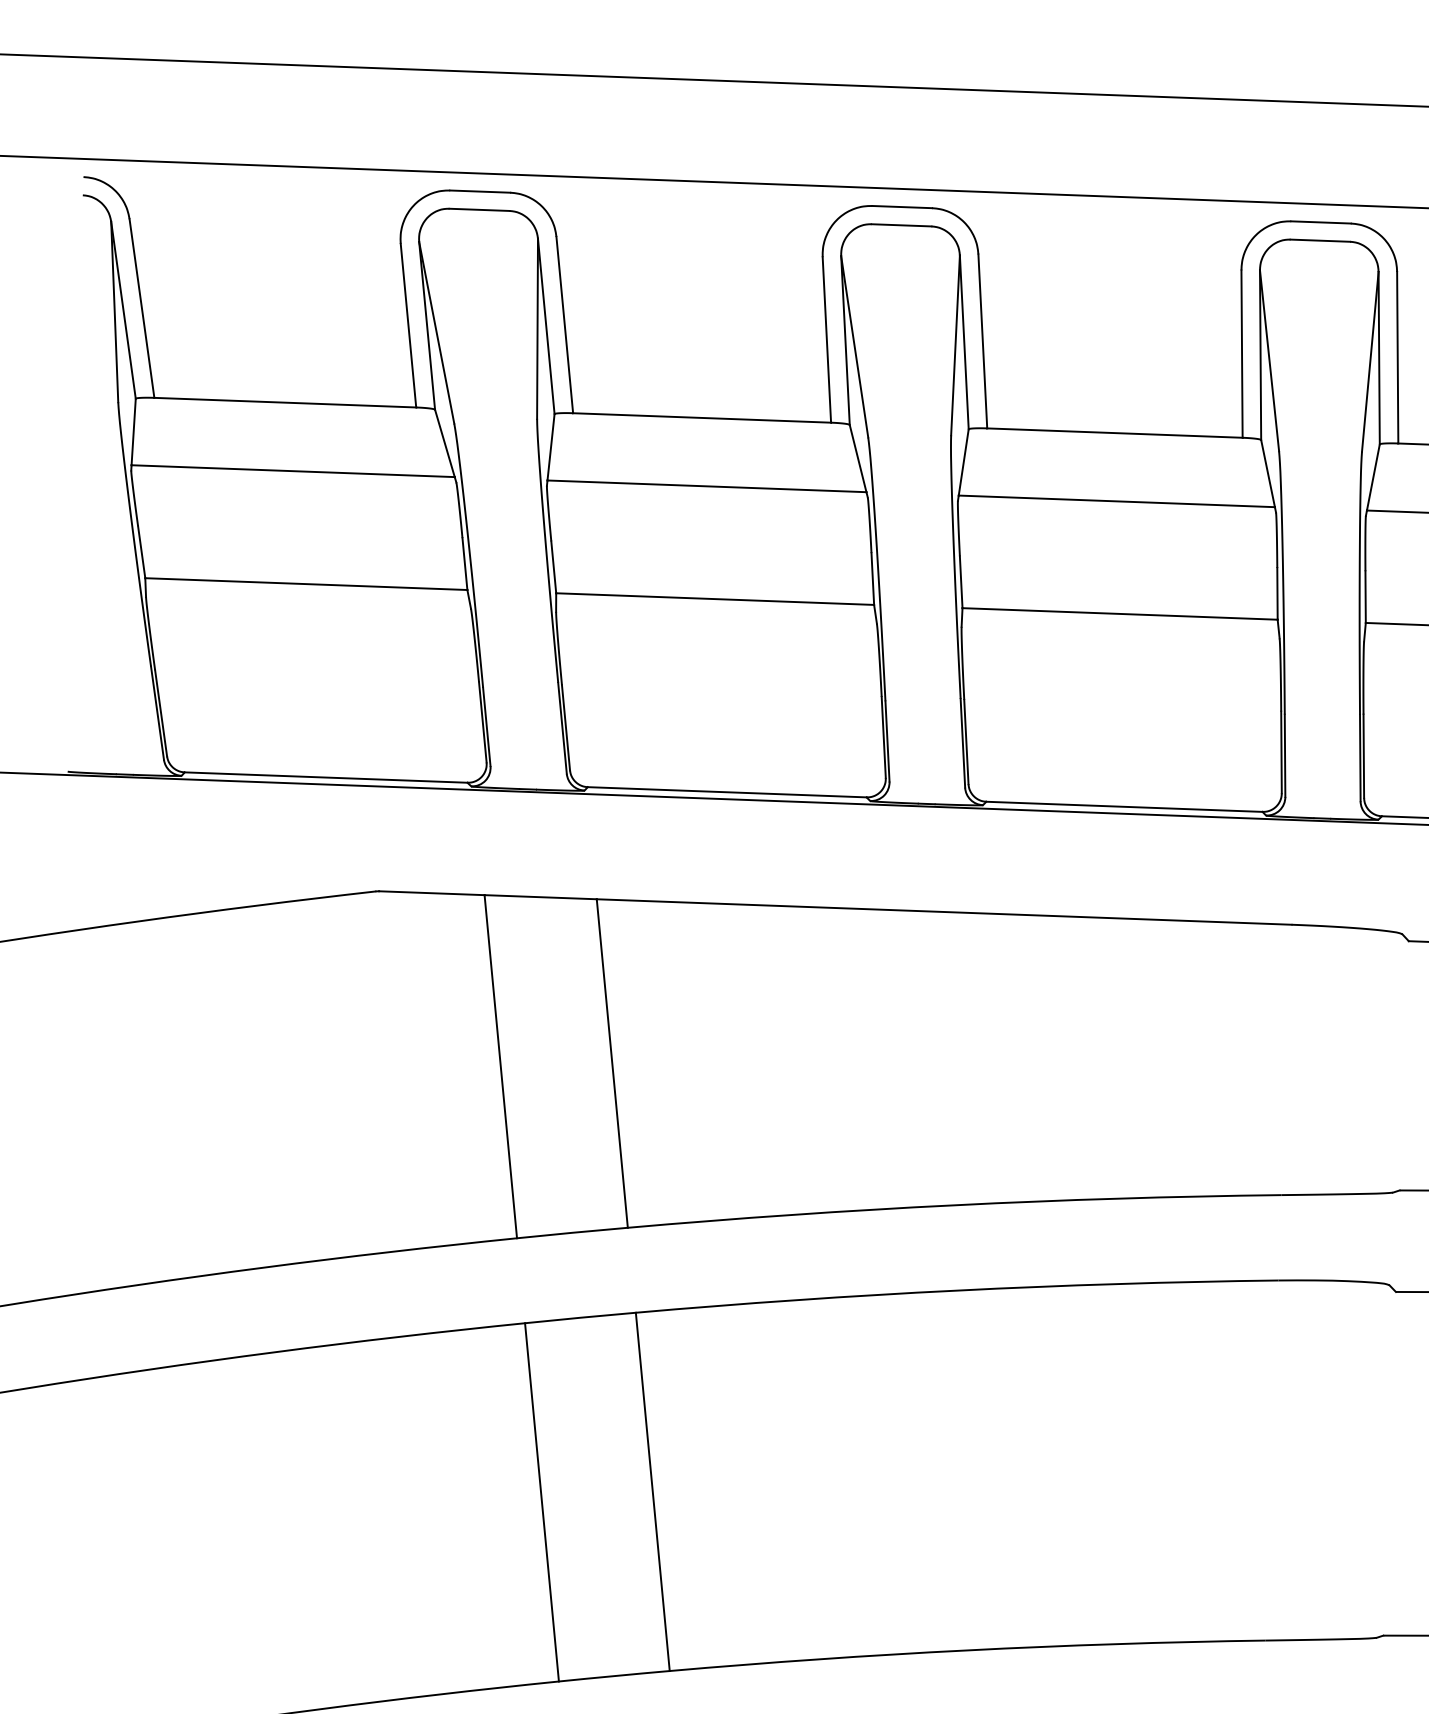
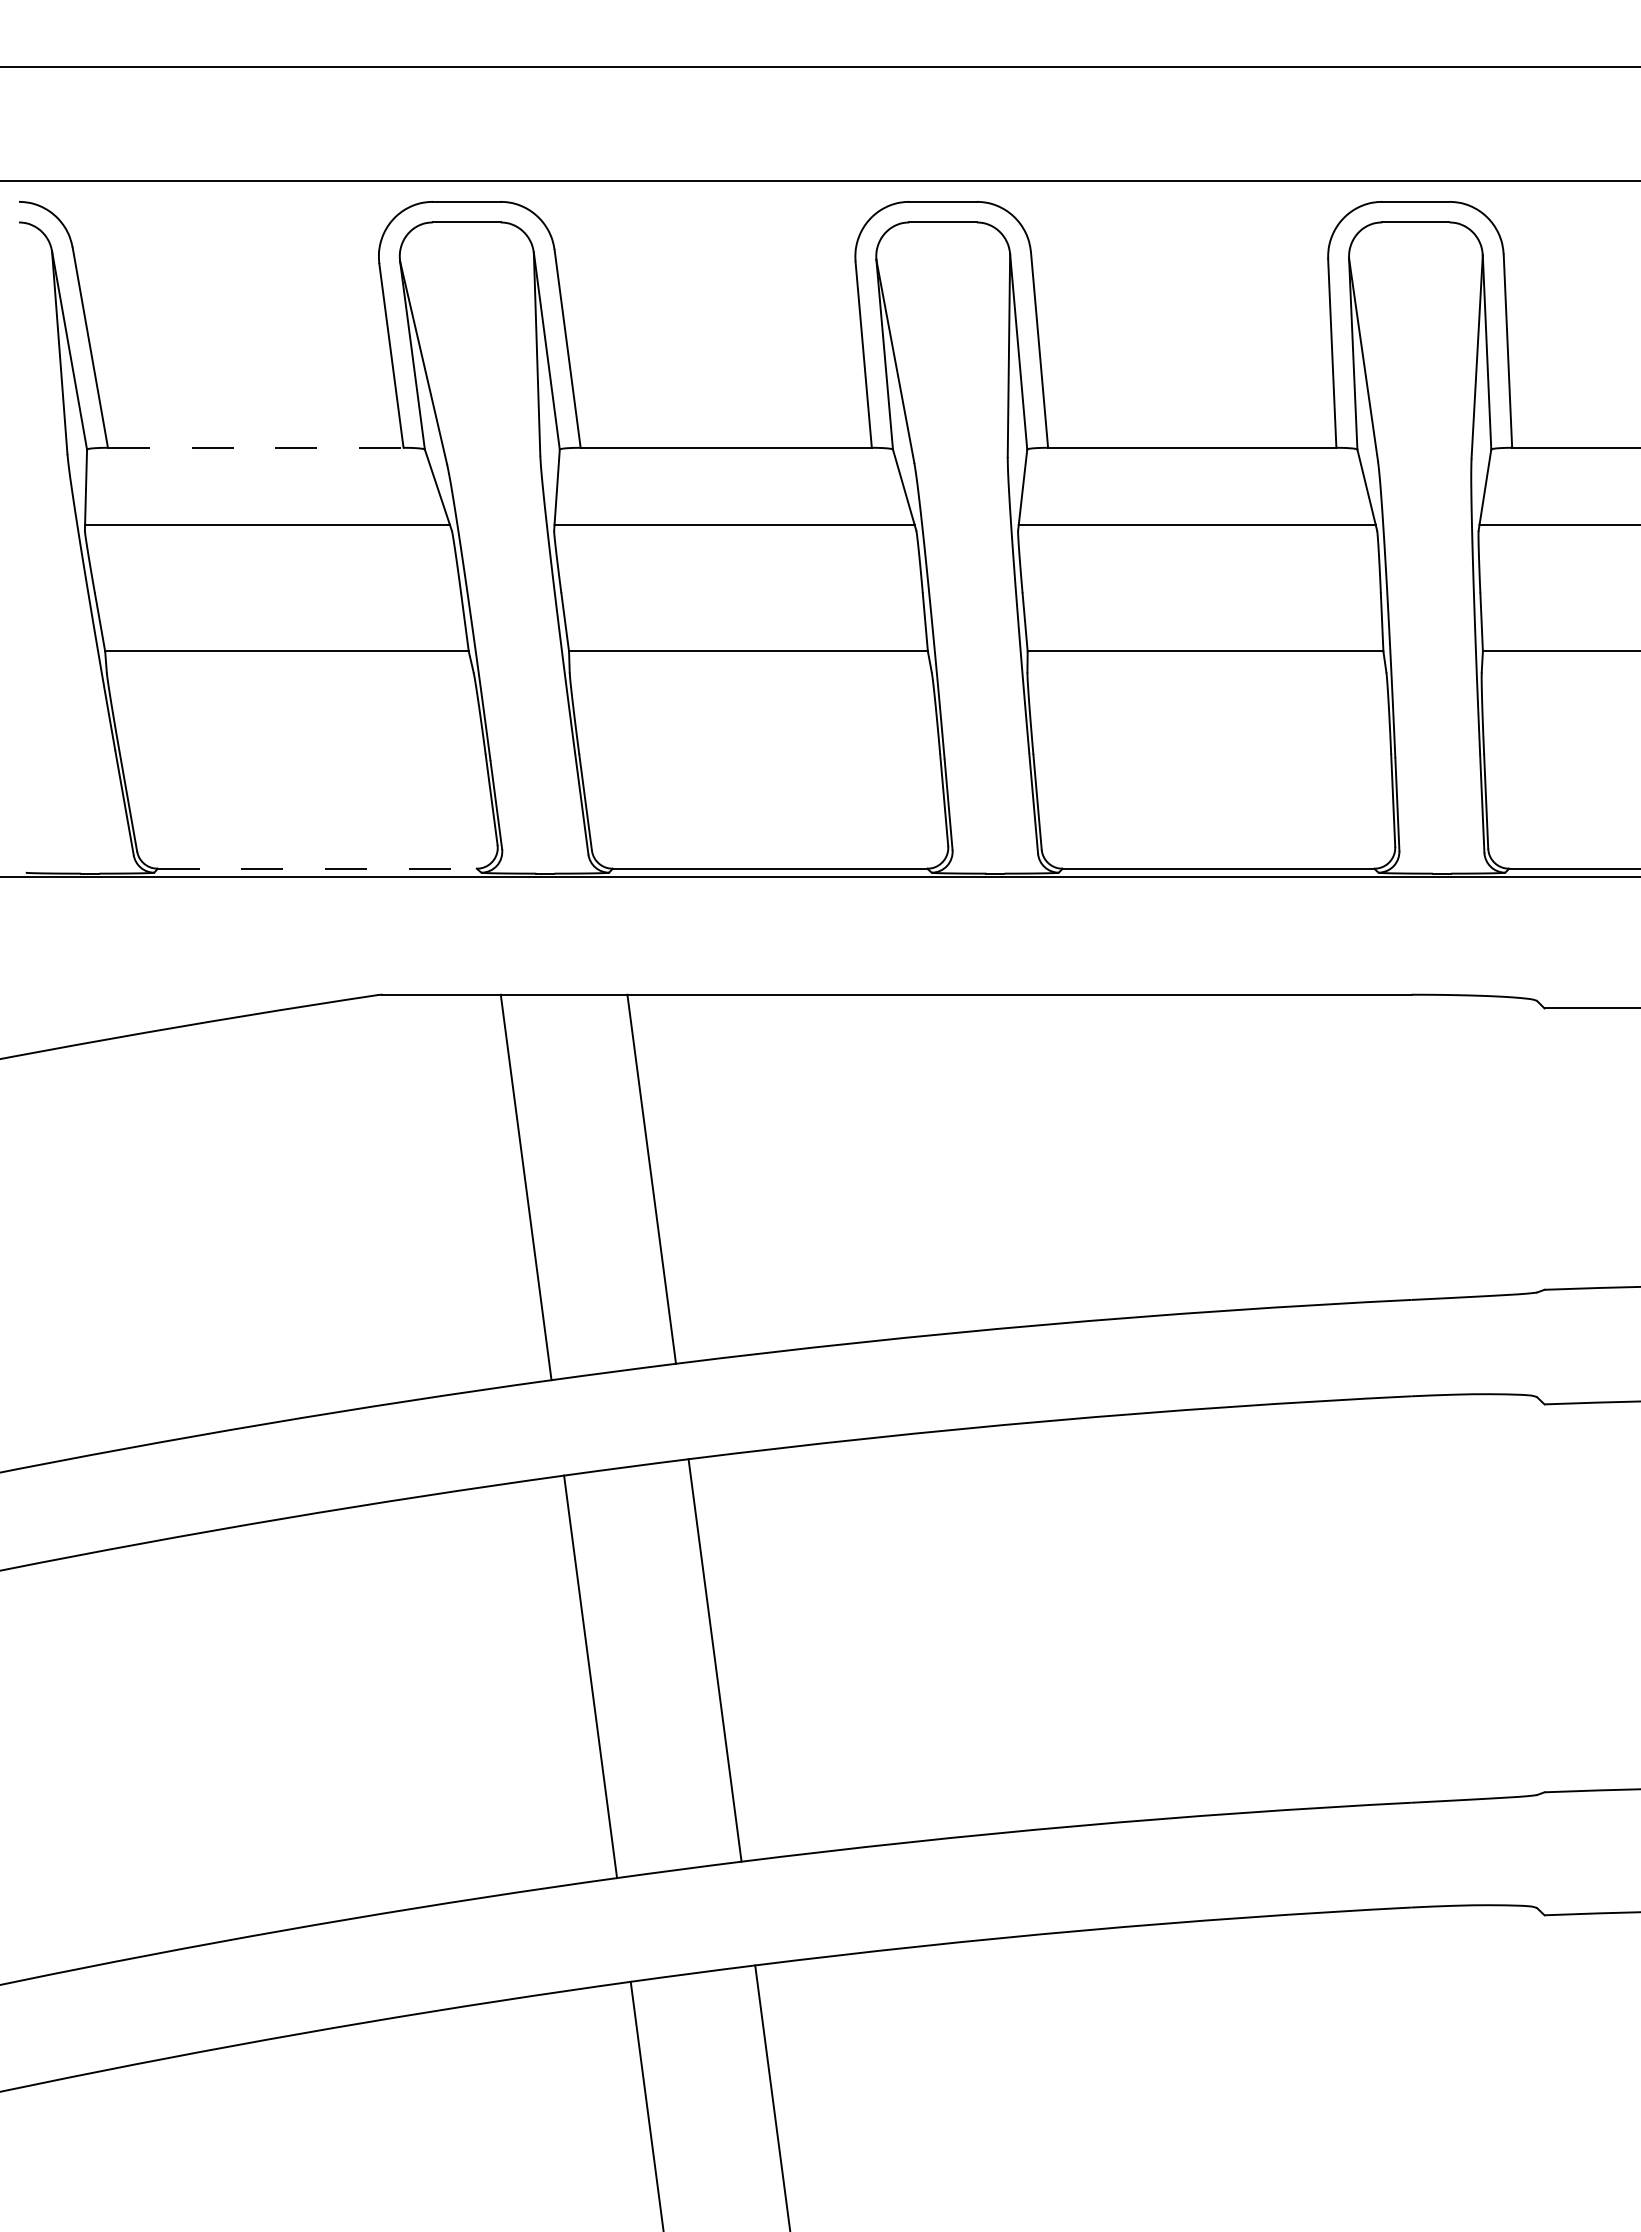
line: (285, 402) -> (255, 447), solid -> dashed
line: (326, 777) -> (317, 868), solid -> dashed

